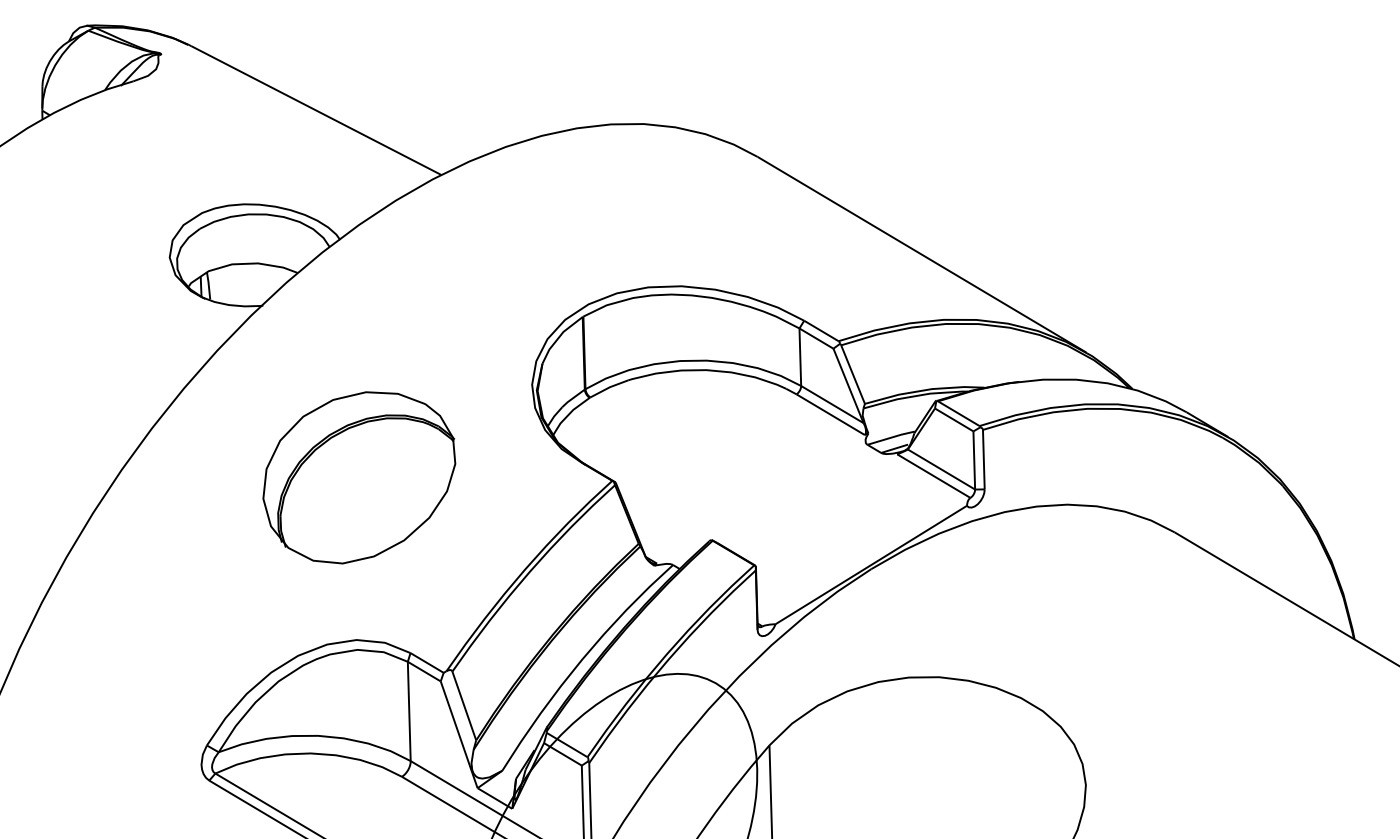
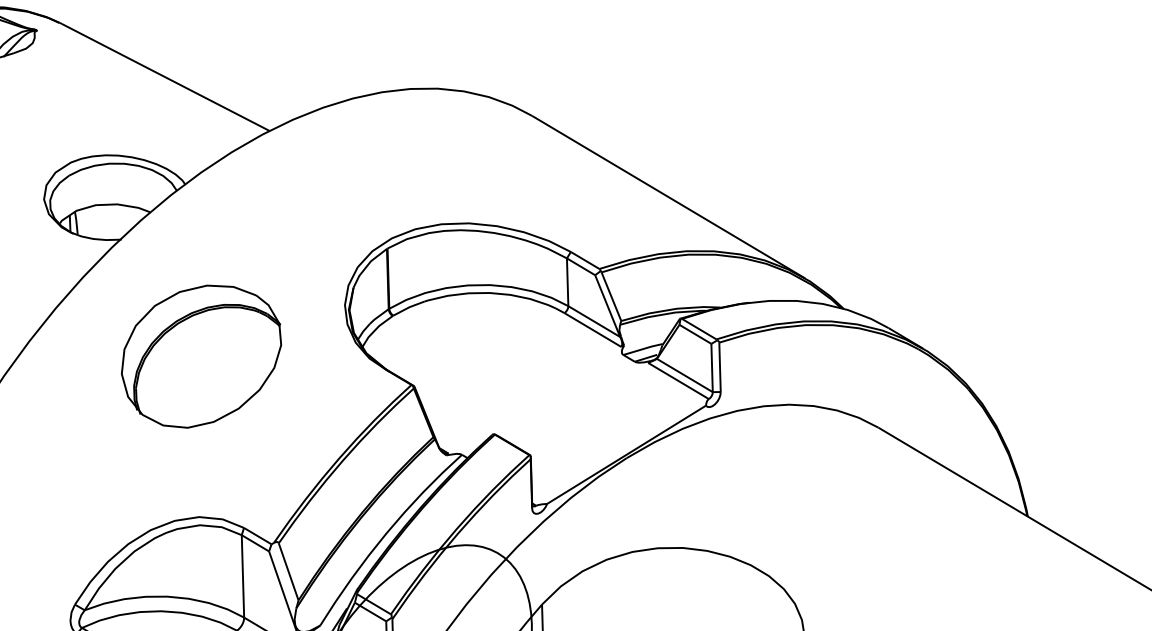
part: (359, 477) -> (201, 356), moved

